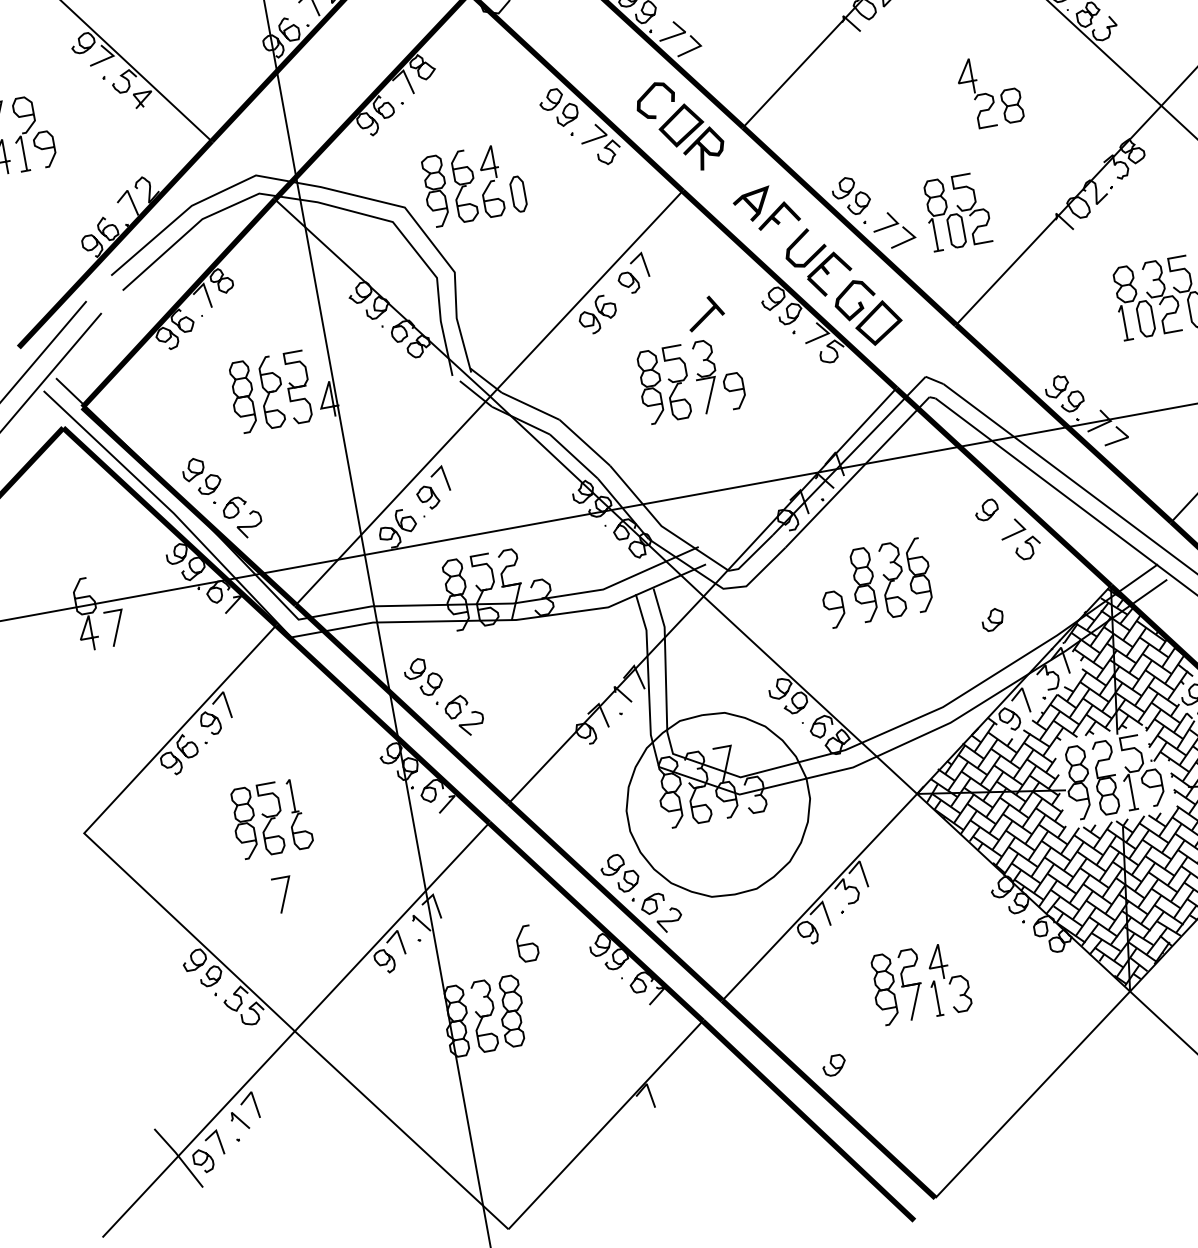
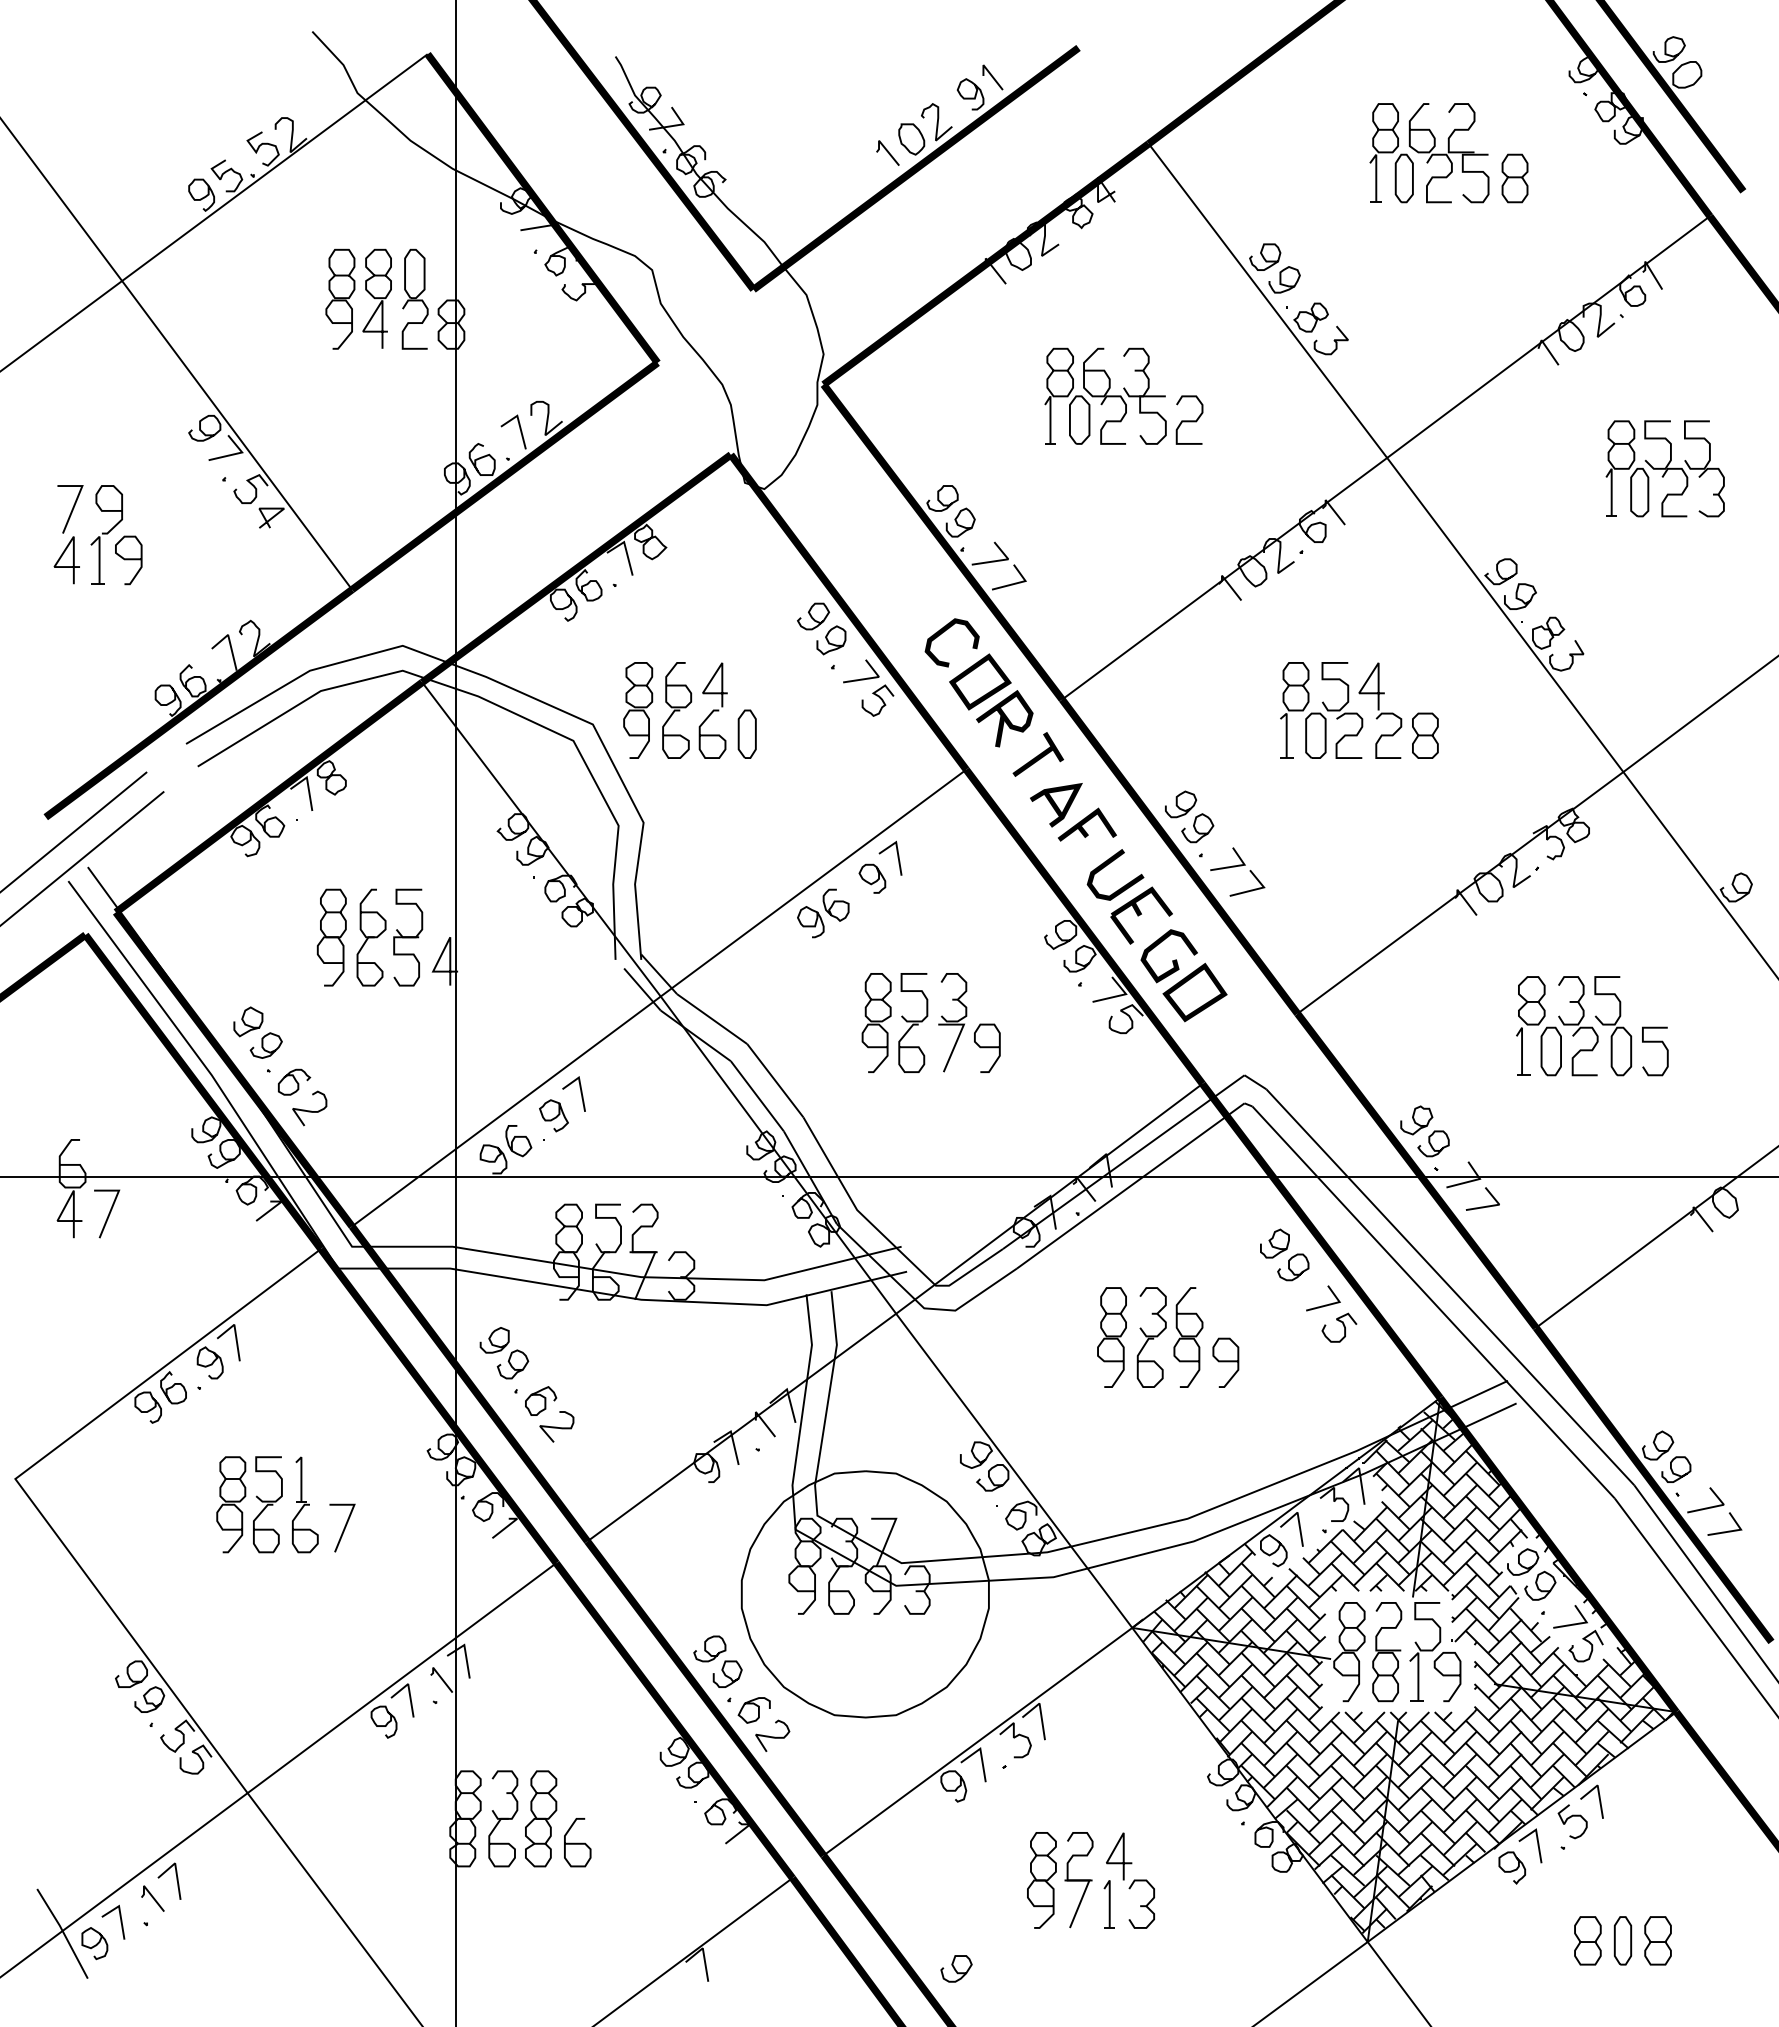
part: (957, 211) -> (1321, 710), moved
part: (705, 313) -> (1037, 754), moved
curve: (834, 609) -> (1225, 1362), moved
curve: (991, 620) -> (1272, 1244), moved
line: (284, 895) -> (343, 1528), moved
curve: (527, 943) -> (577, 1842), moved

